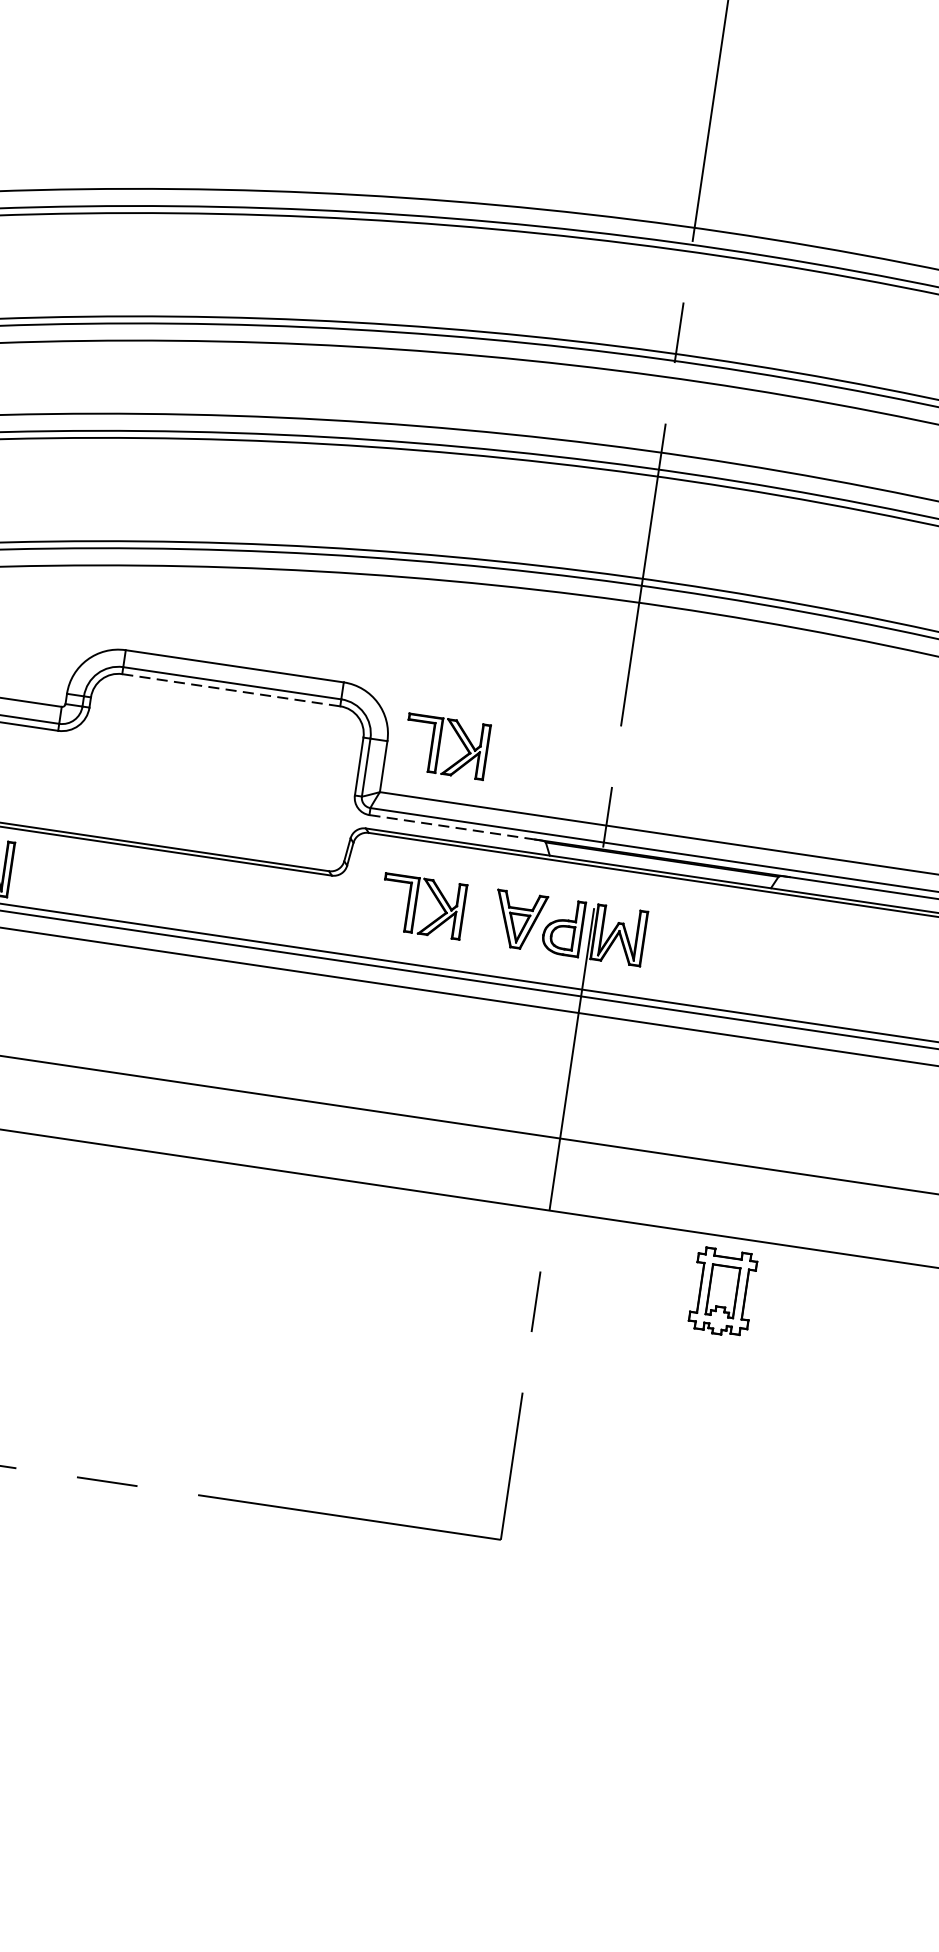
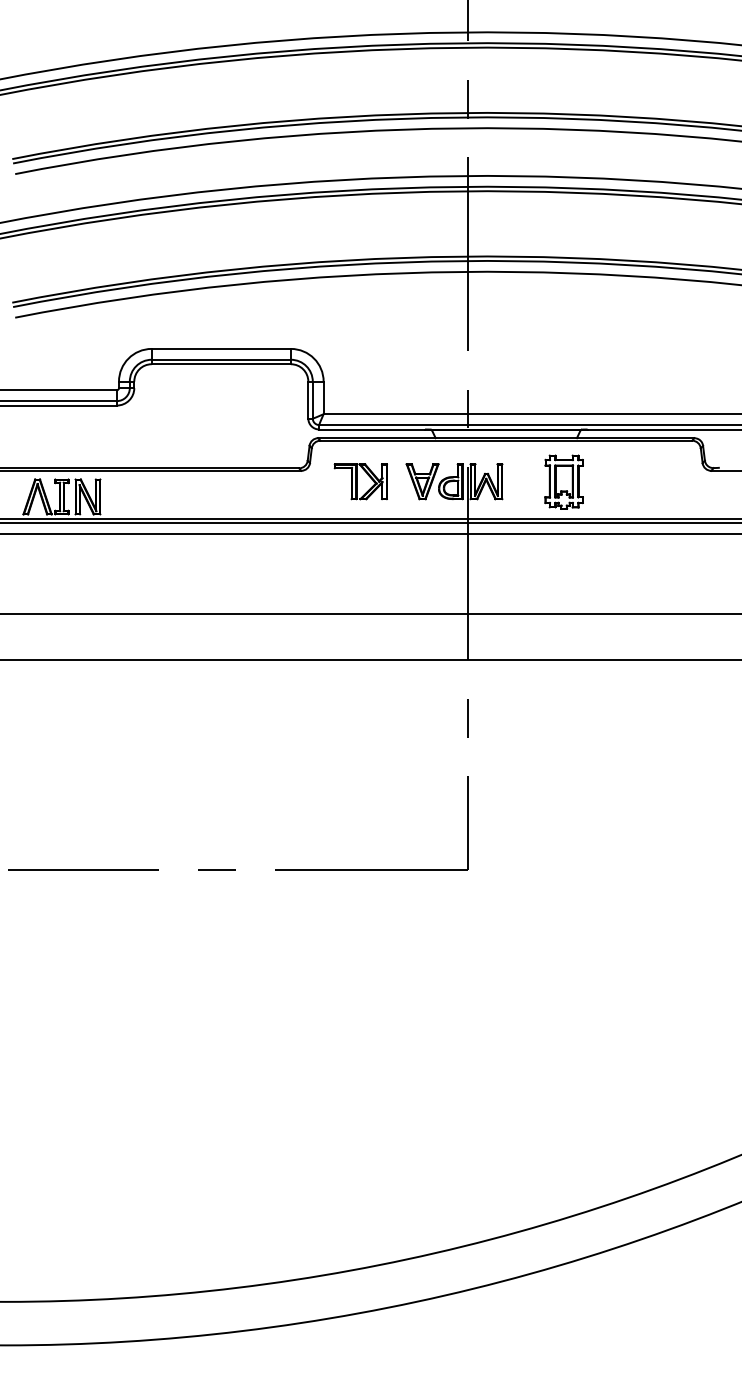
line: (231, 690) -> (221, 364), dashed -> solid
part: (445, 746) -> (360, 379), removed
line: (452, 827) -> (372, 429), dashed -> solid
part: (721, 1291) -> (563, 481), moved

